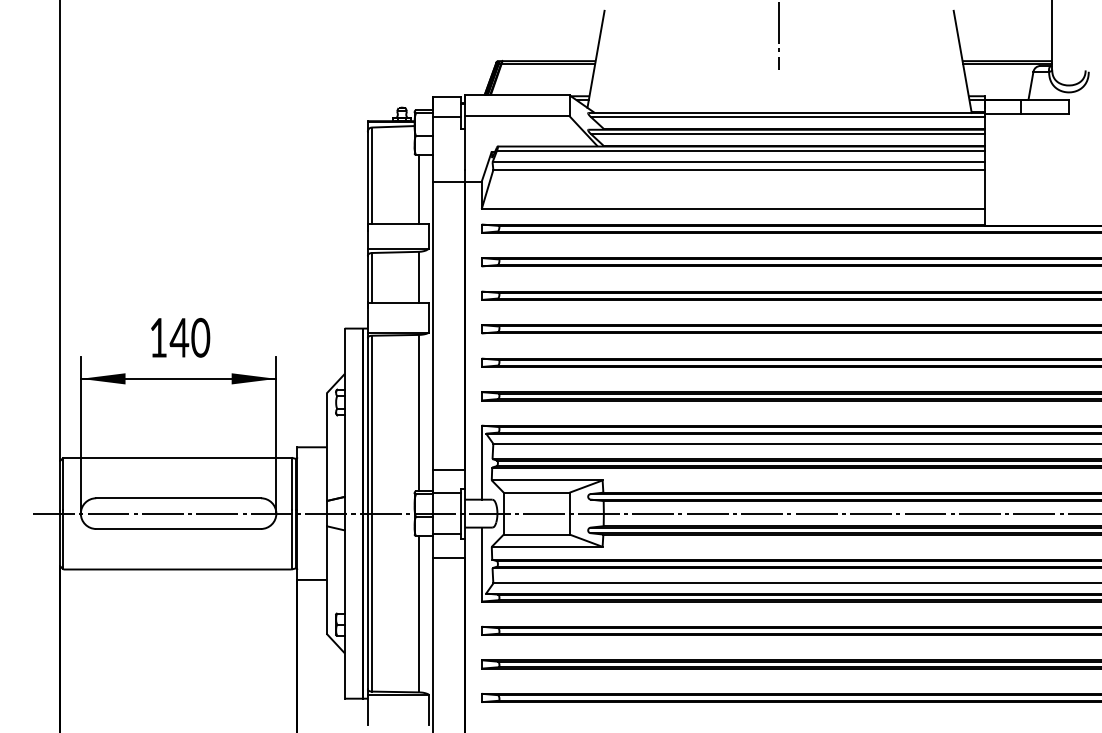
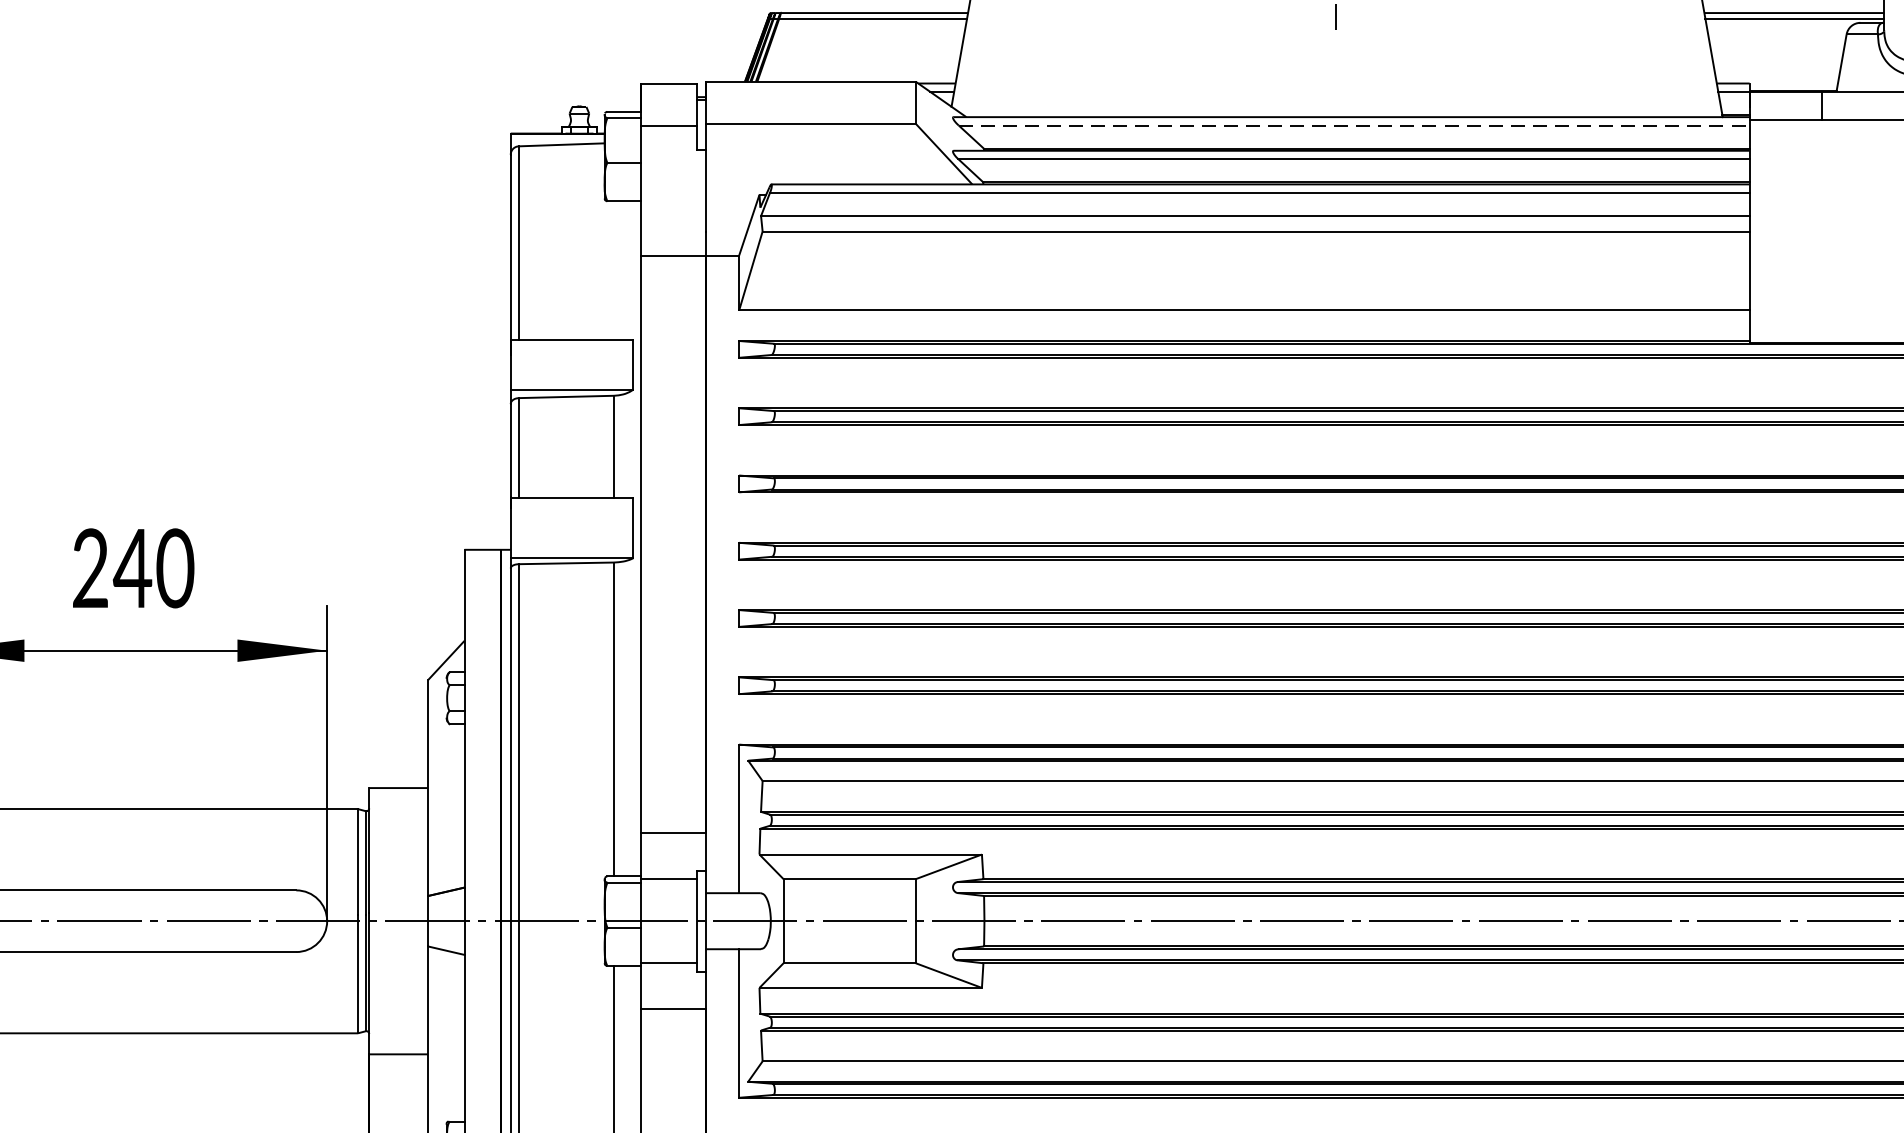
line: (788, 117) -> (1355, 126), solid -> dashed
line: (419, 189) -> (614, 270), removed
text: (158, 337) -> (90, 567), 140 -> 240

